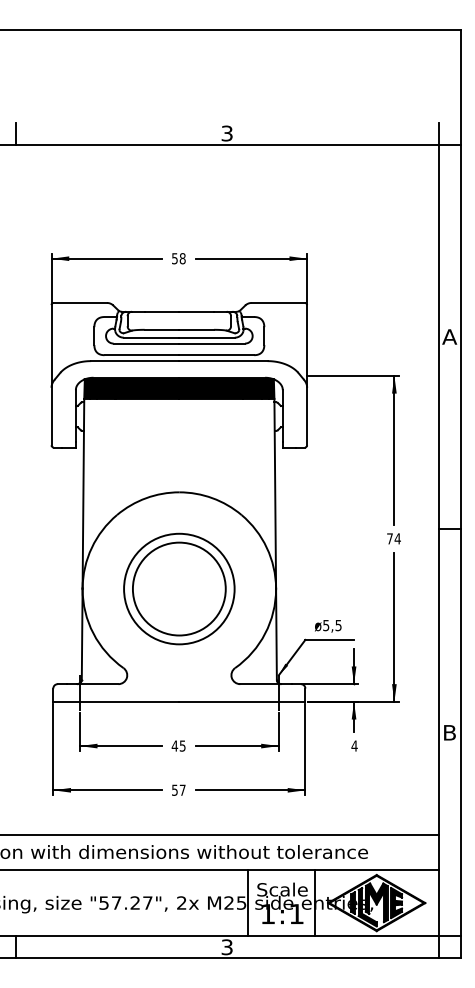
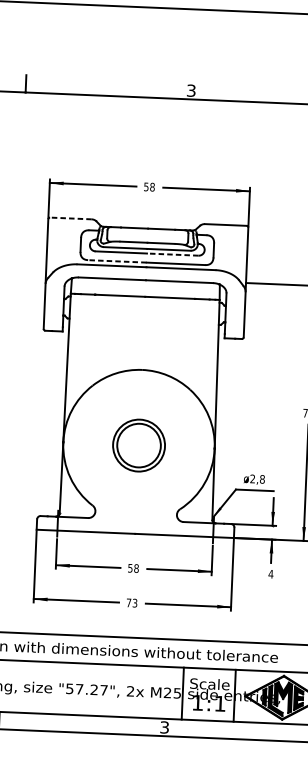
line: (80, 302) -> (71, 218), solid -> dashed
line: (212, 343) -> (173, 254), solid -> dashed
line: (141, 355) -> (117, 261), solid -> dashed
fill: (179, 387) -> (145, 287), removed
part: (179, 588) -> (139, 445), size x0.6
text: (332, 625) -> (257, 479), ø5,5 -> ø2,8
text: (178, 745) -> (133, 568), 45 -> 58
text: (178, 789) -> (131, 602), 57 -> 73

